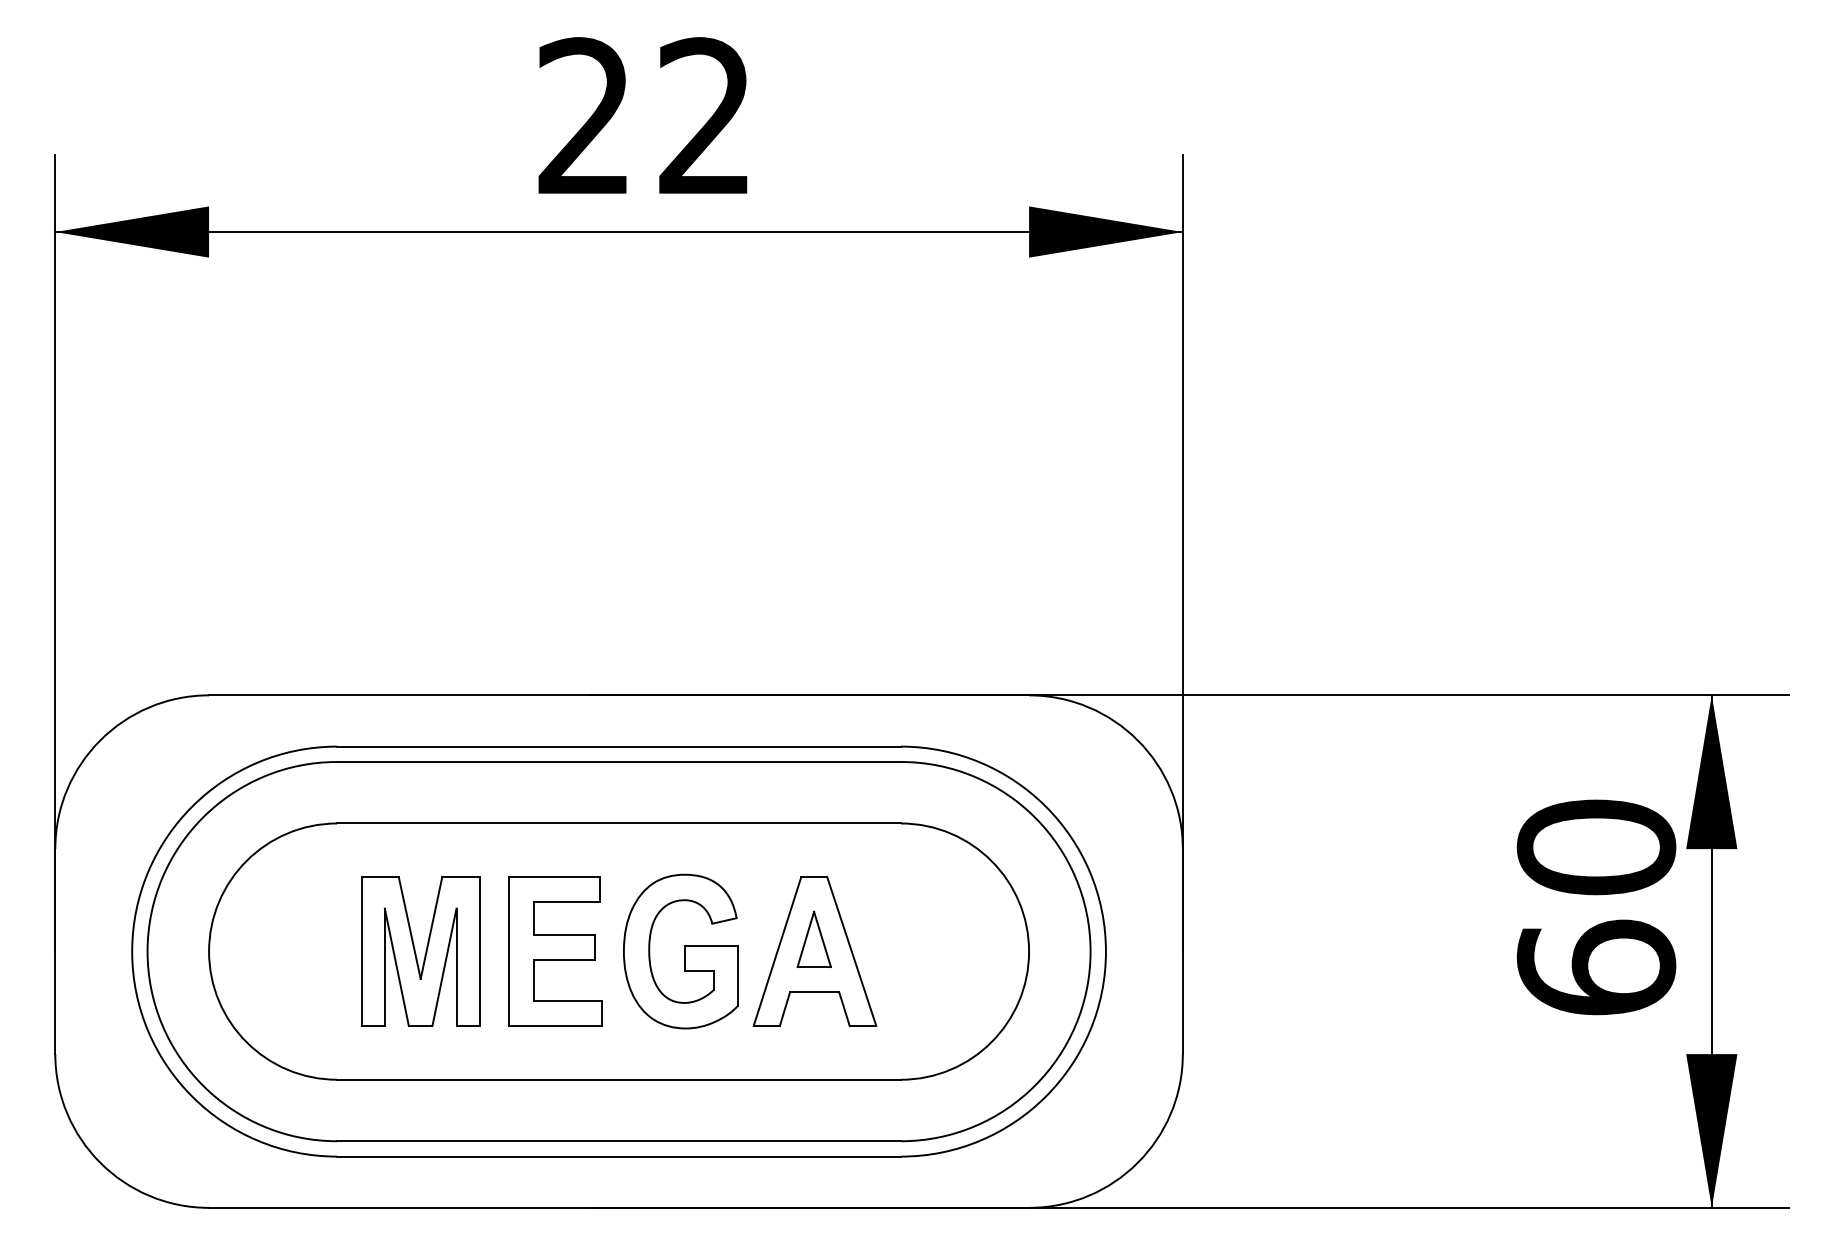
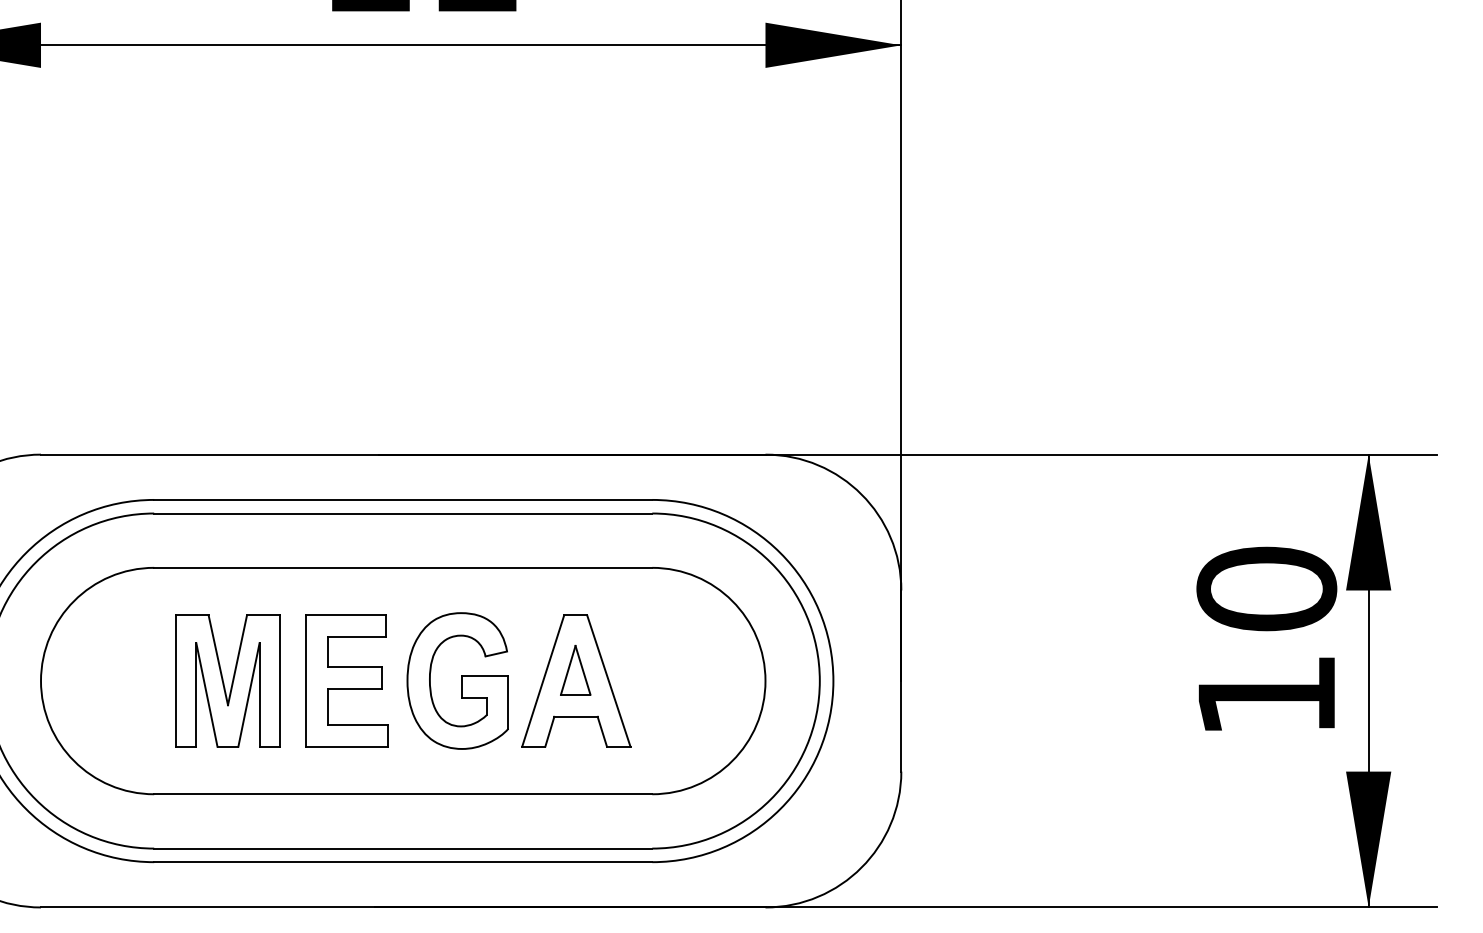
text: (1596, 967) -> (1266, 695), 60 -> 10

